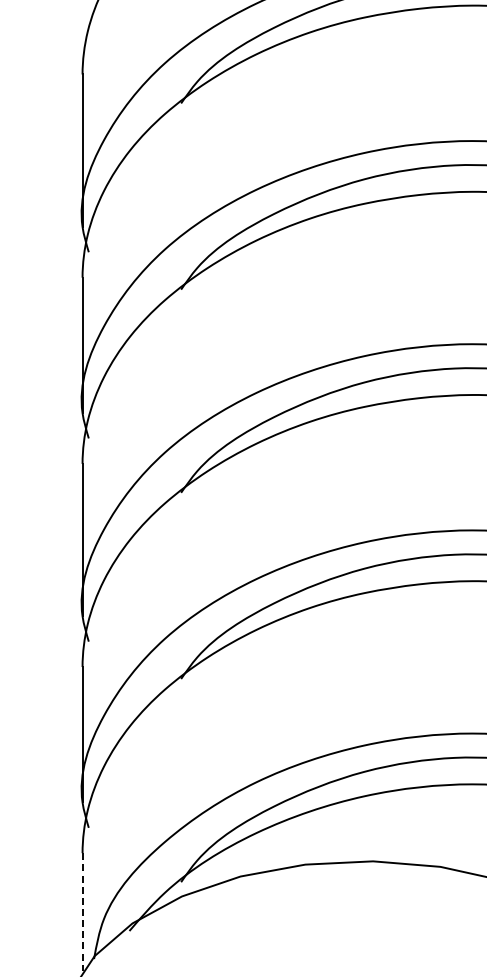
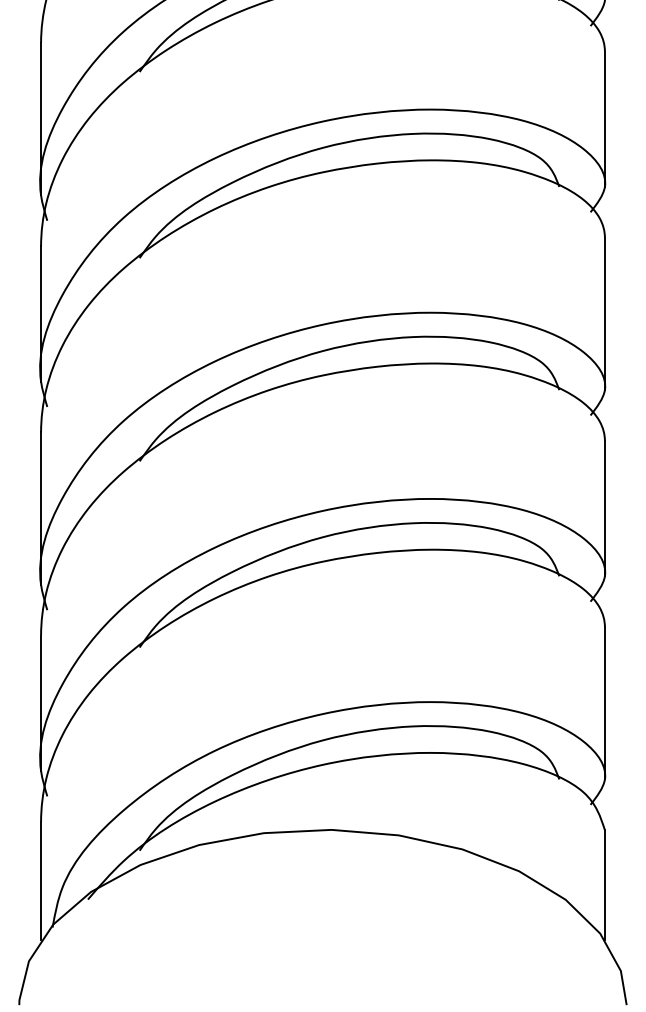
line: (82, 912) -> (41, 881), dashed -> solid

